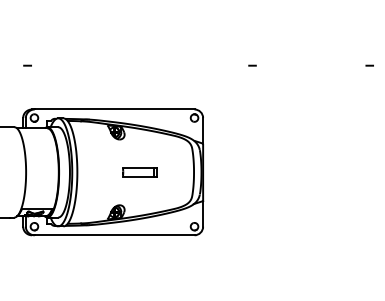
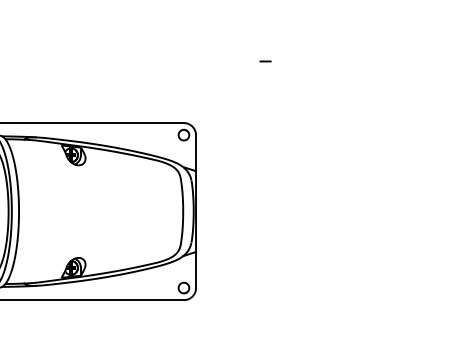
curve: (369, 65) -> (430, 61), removed
part: (139, 172) -> (106, 211), removed

